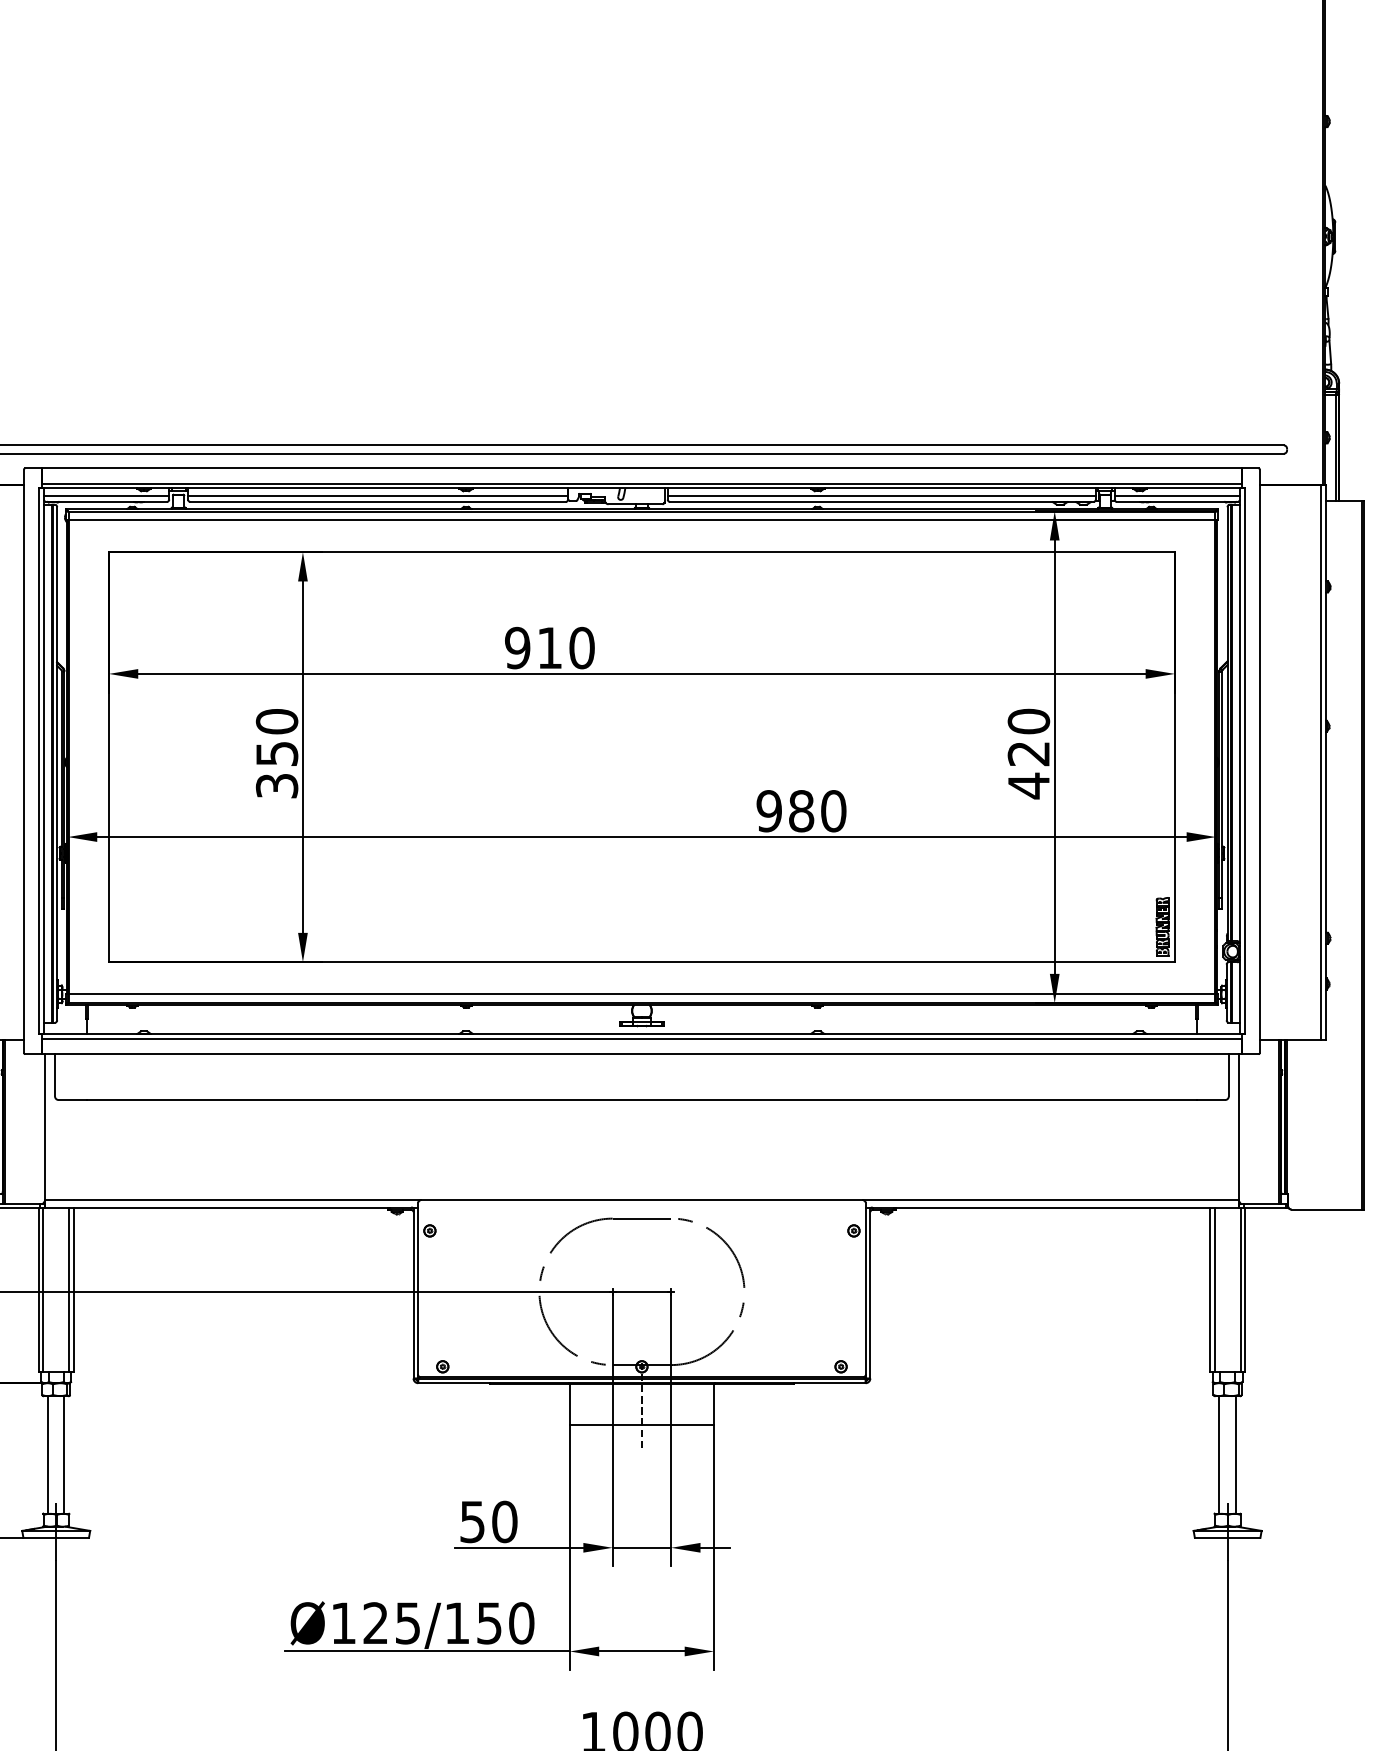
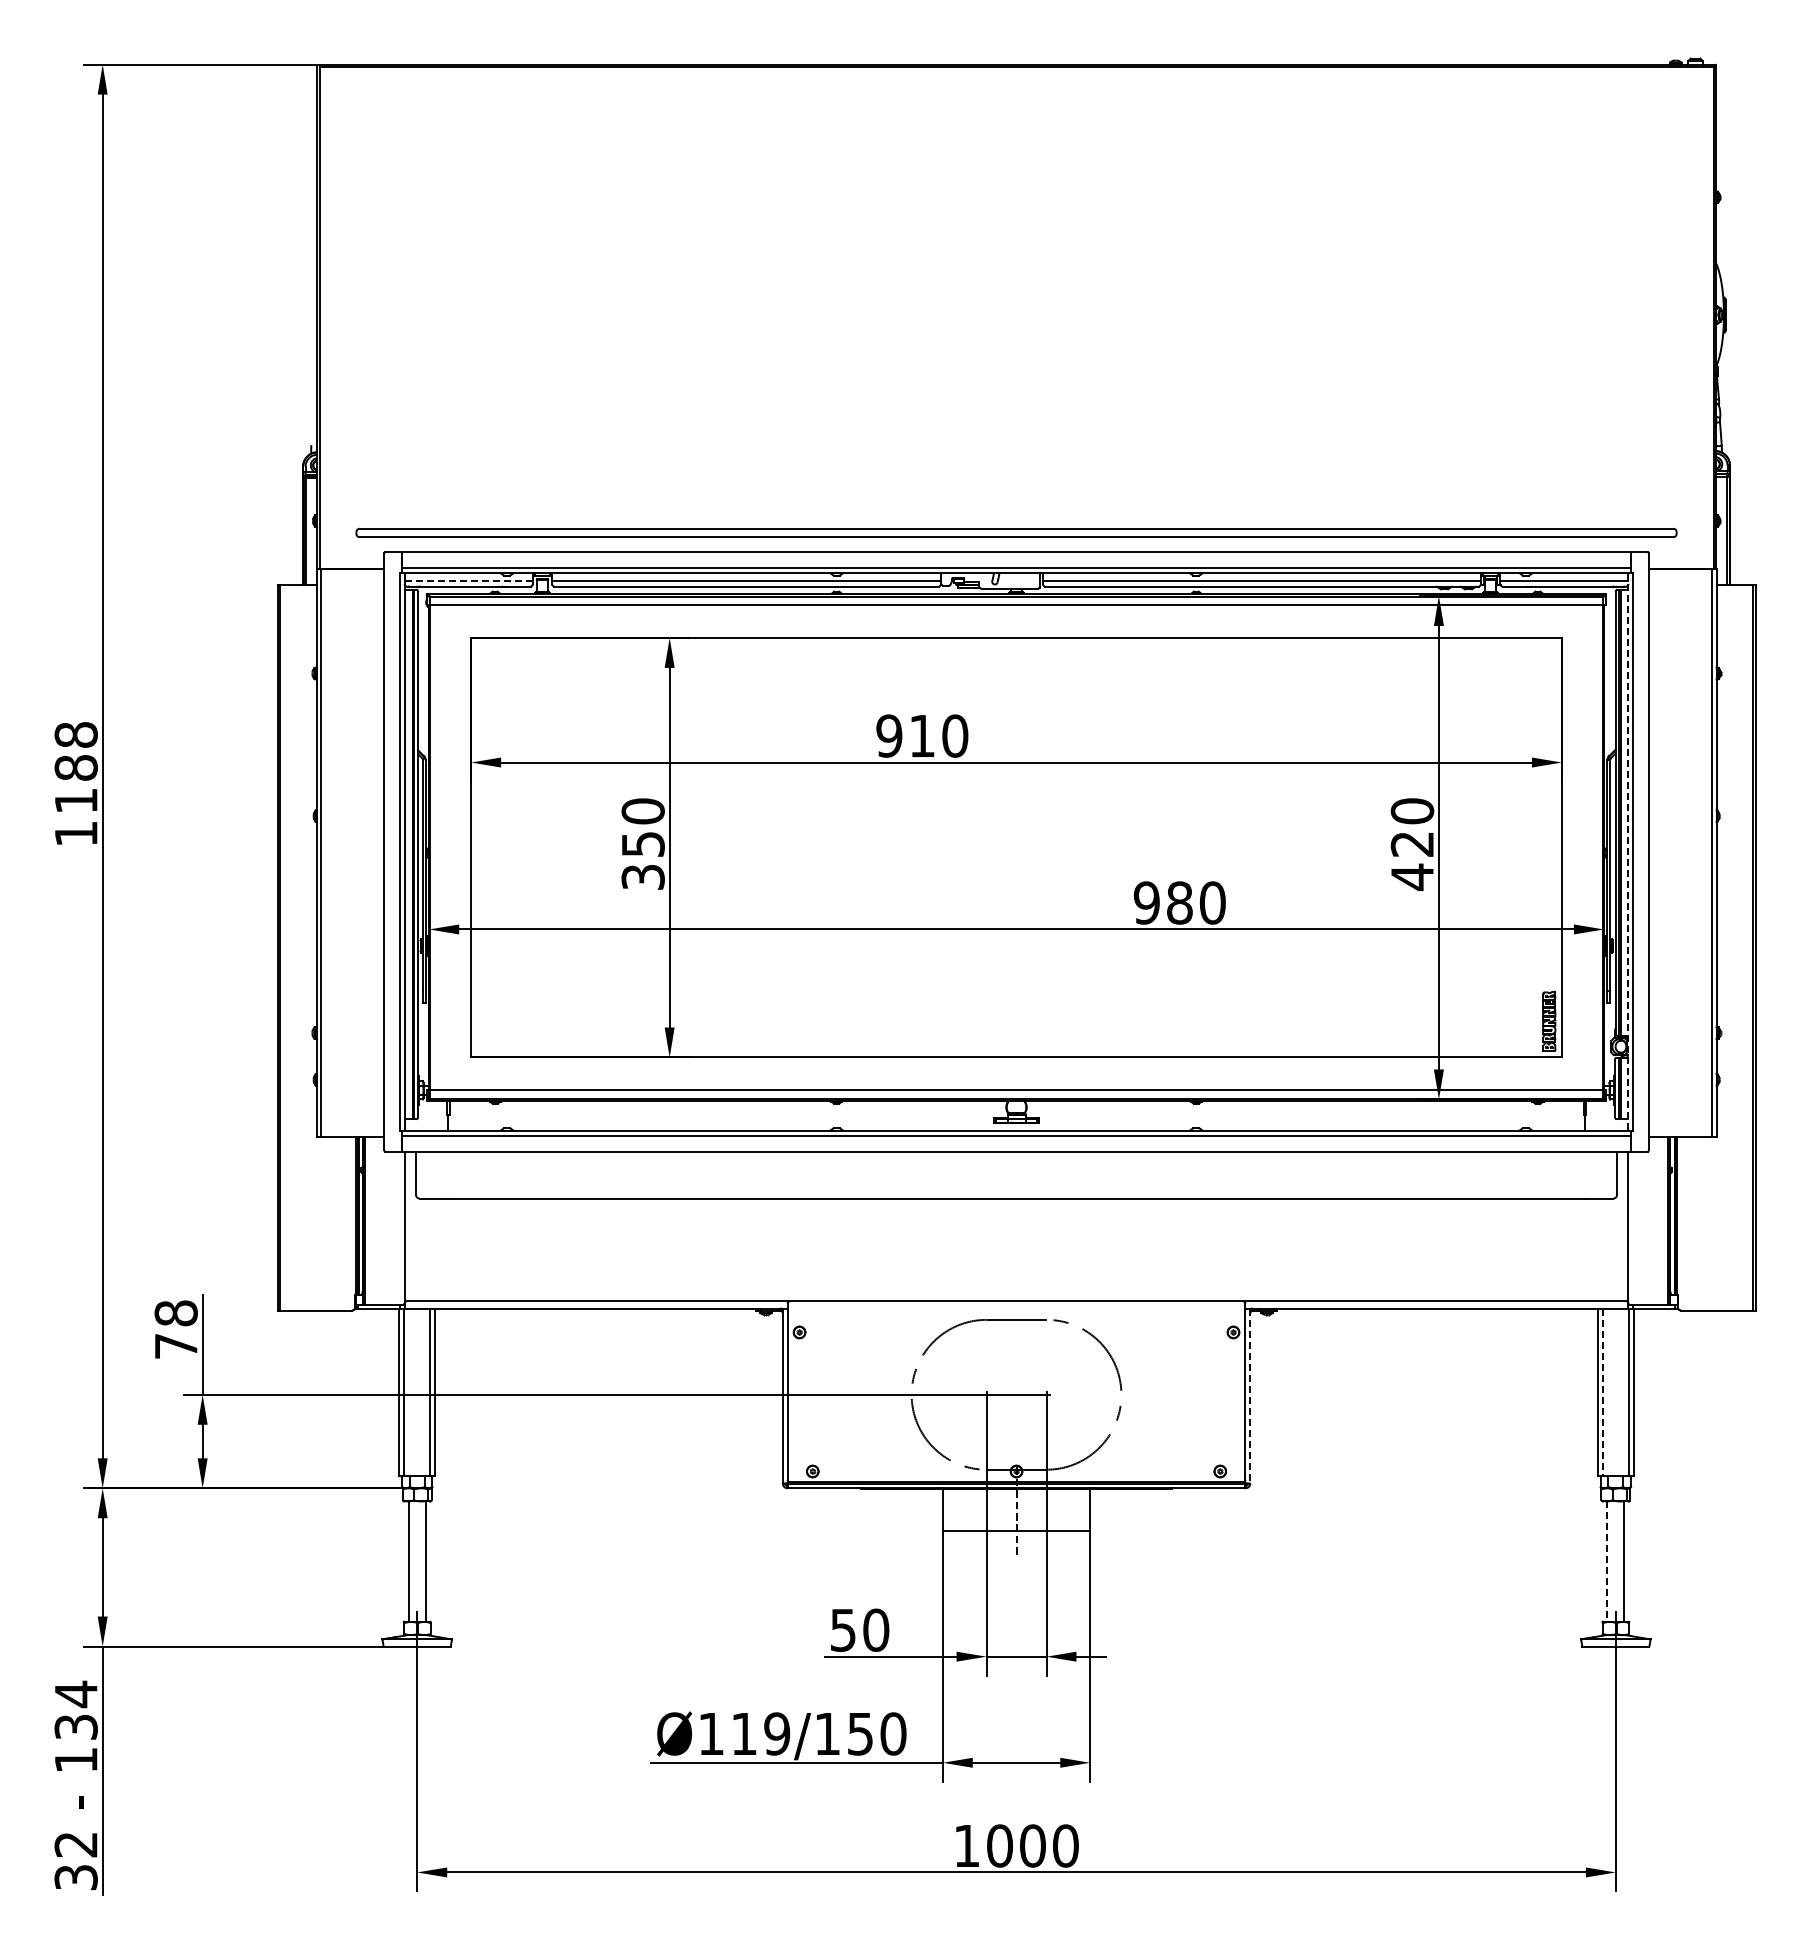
line: (106, 496) -> (468, 580), solid -> dashed
line: (1240, 761) -> (1628, 852), solid -> dashed
line: (1214, 1289) -> (1602, 1392), solid -> dashed
line: (870, 1293) -> (1250, 1396), solid -> dashed
line: (1219, 1455) -> (1607, 1562), solid -> dashed
text: (391, 1622) -> (760, 1733), Ø125/150 -> Ø119/150

